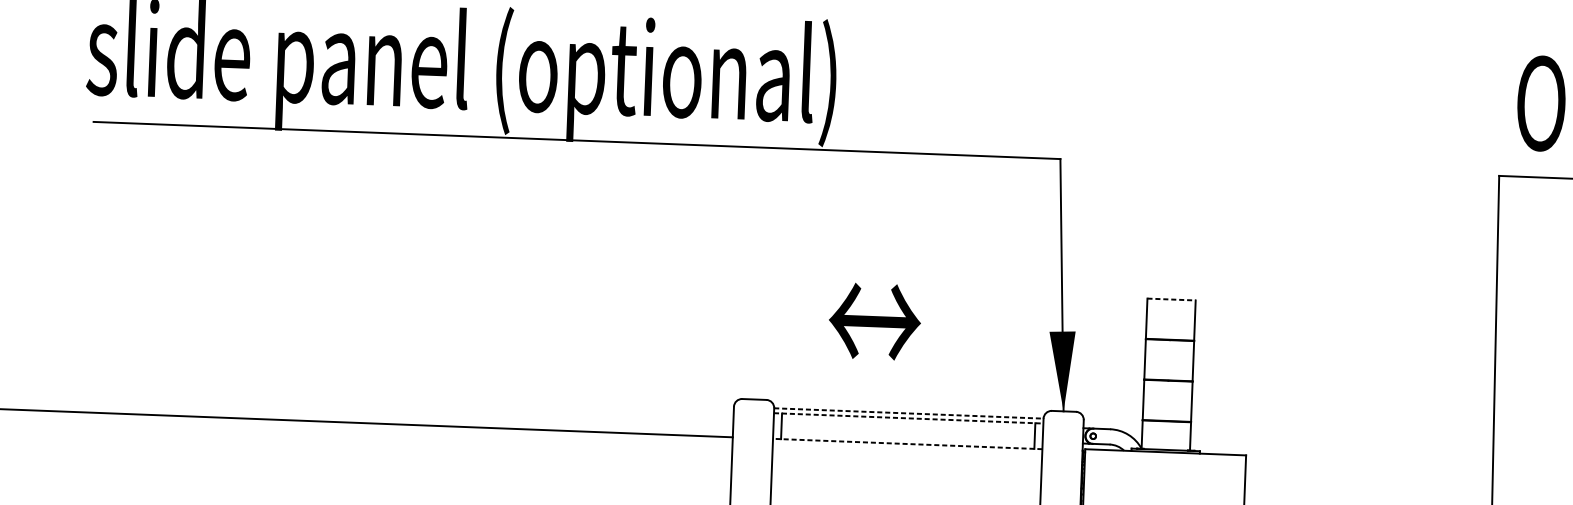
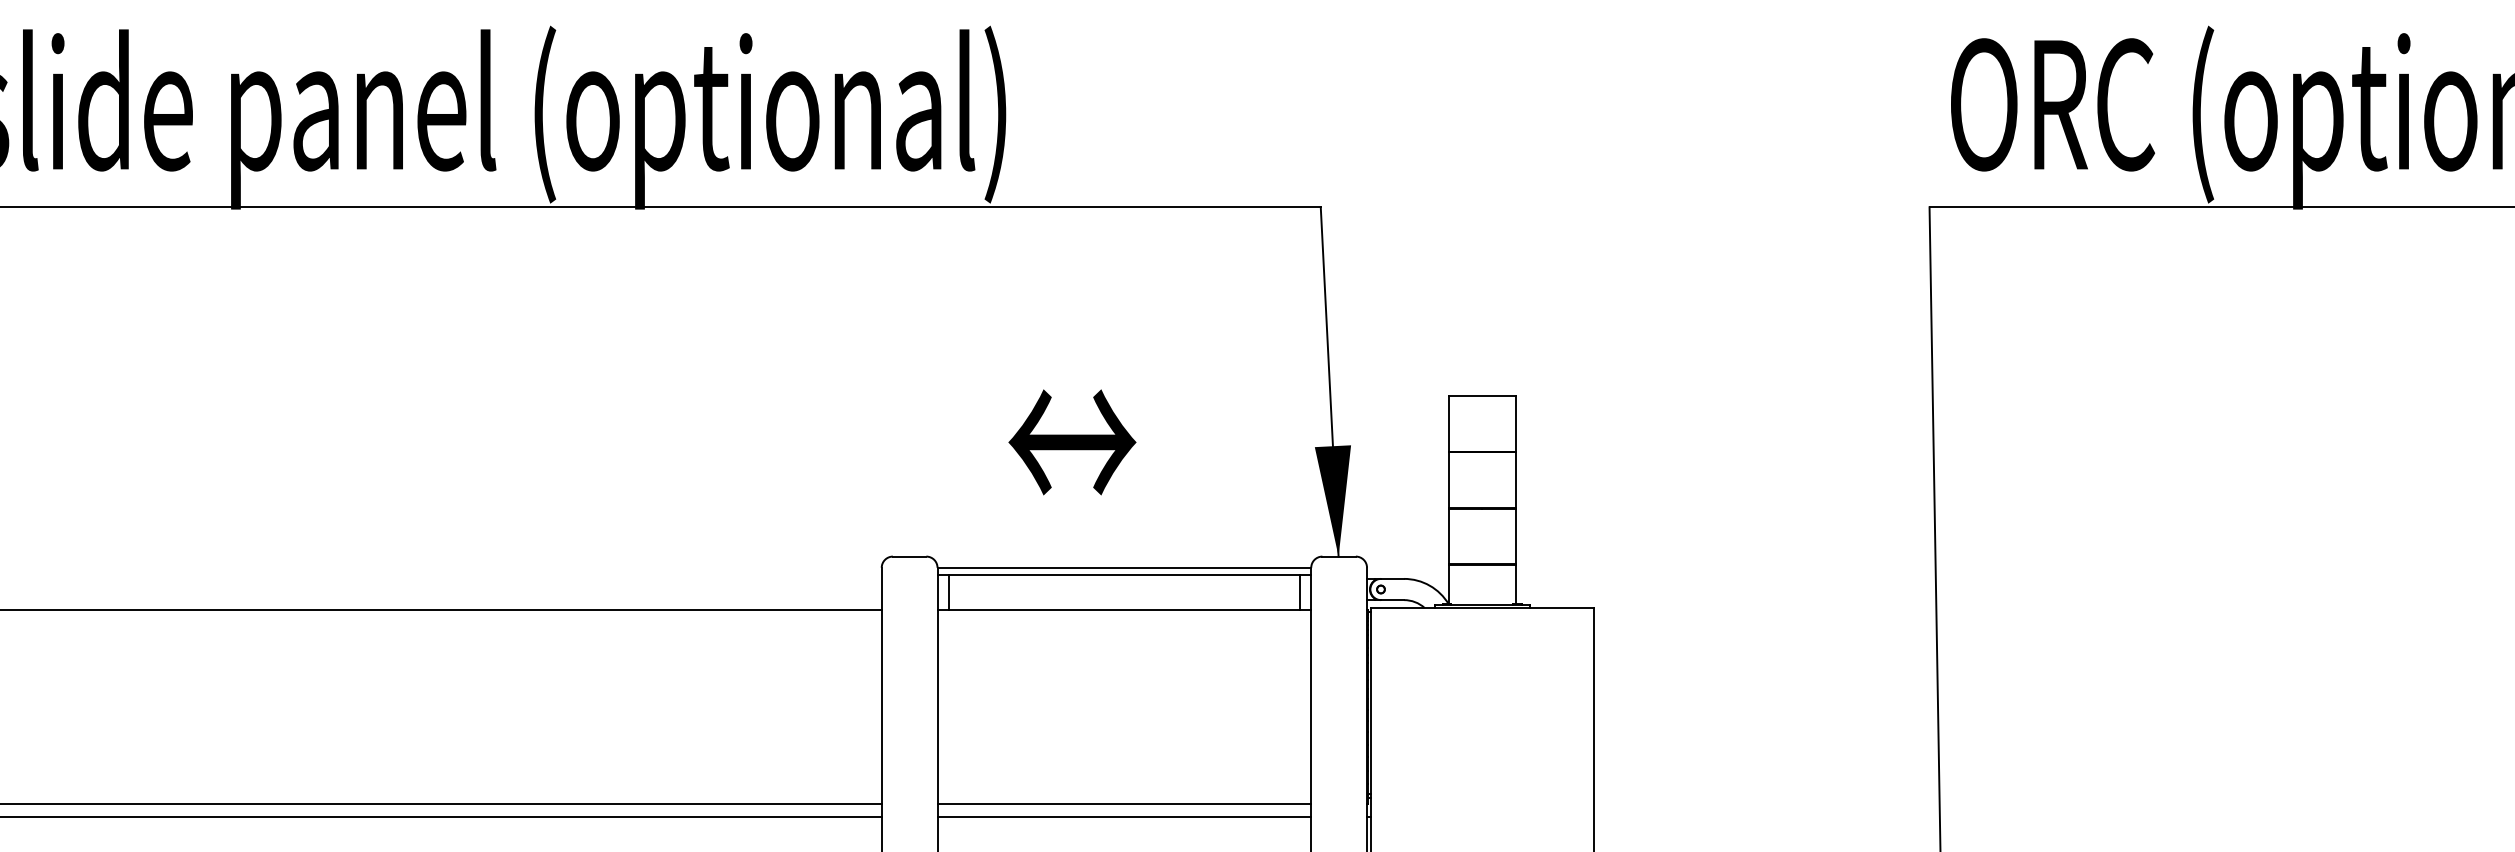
line: (1171, 299) -> (1482, 395), dashed -> solid
line: (908, 413) -> (1124, 567), dashed -> solid
line: (908, 418) -> (1124, 574), dashed -> solid
line: (907, 444) -> (1124, 610), dashed -> solid

